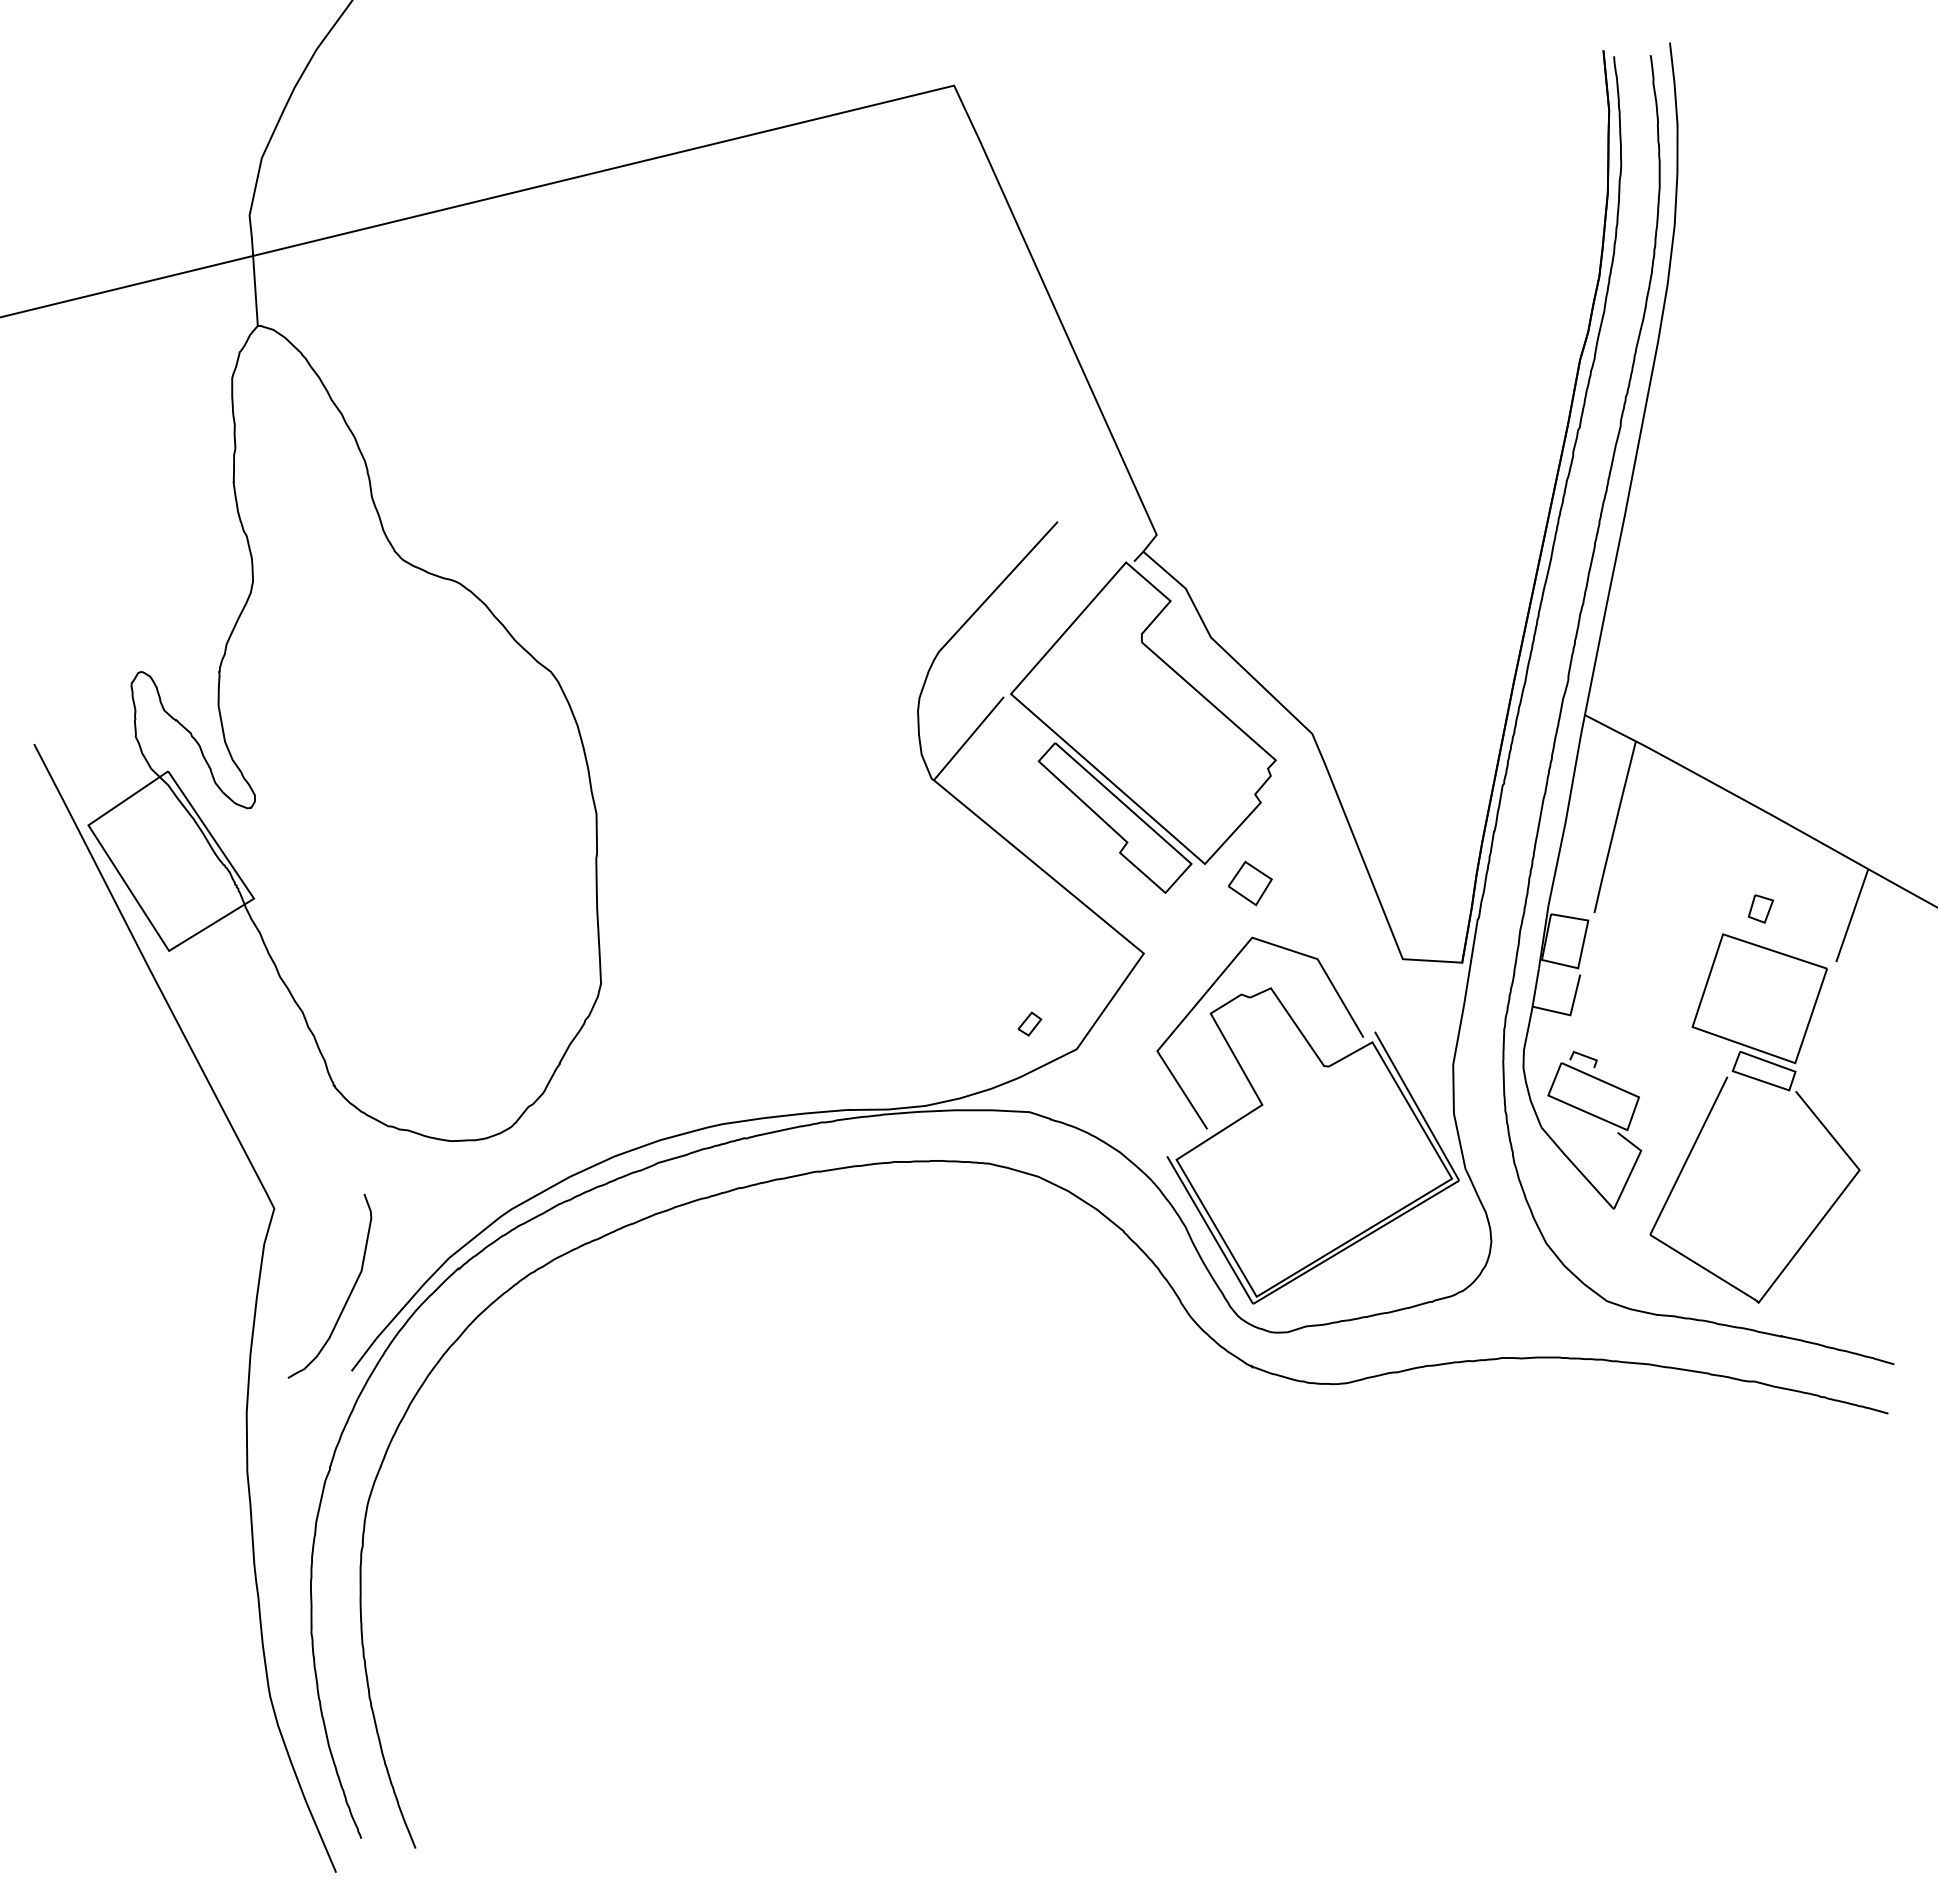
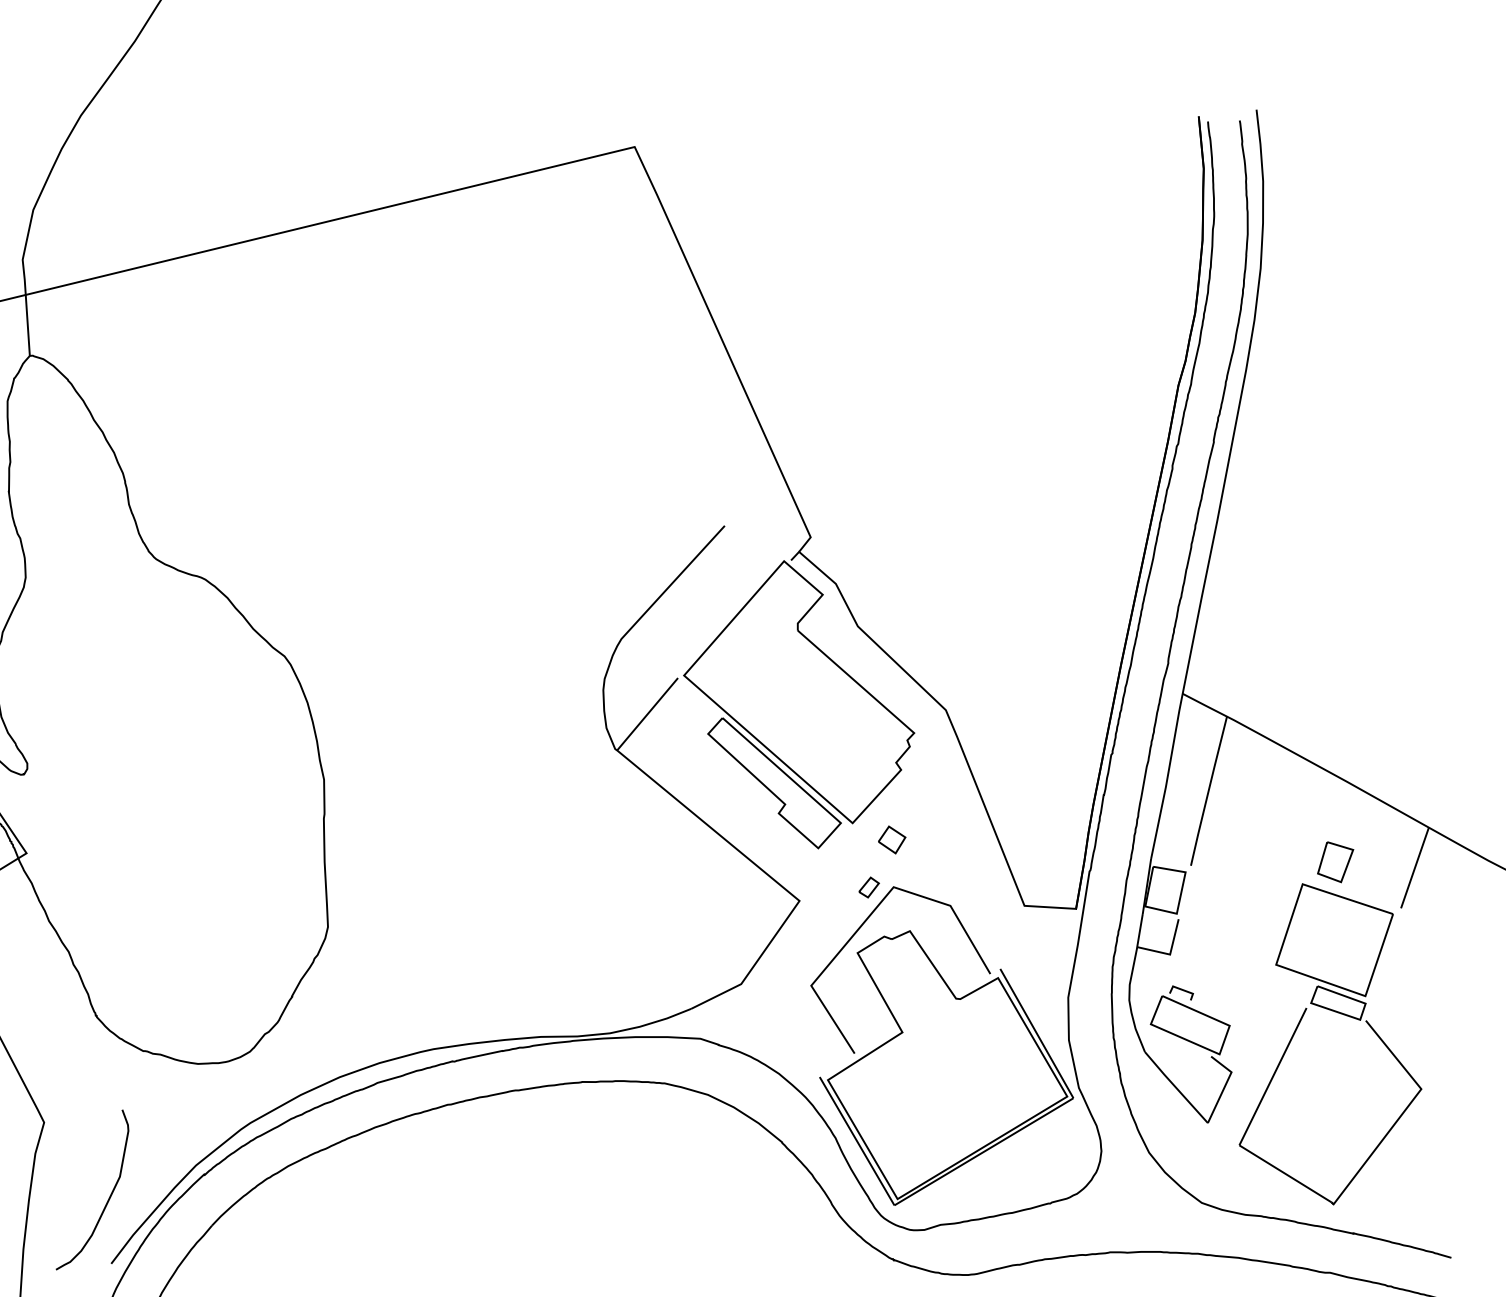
part: (1250, 882) -> (892, 839), size x0.71
part: (1760, 908) -> (1335, 861), size x1.67
part: (1029, 1023) -> (868, 887), moved

